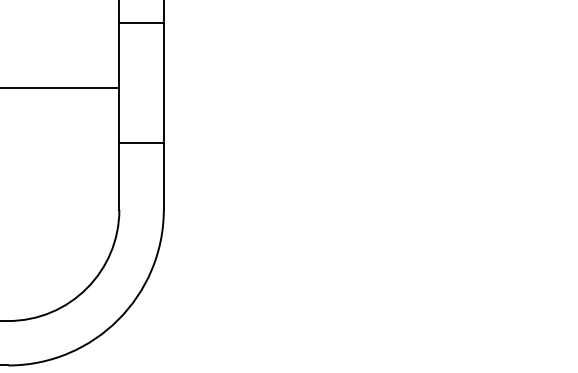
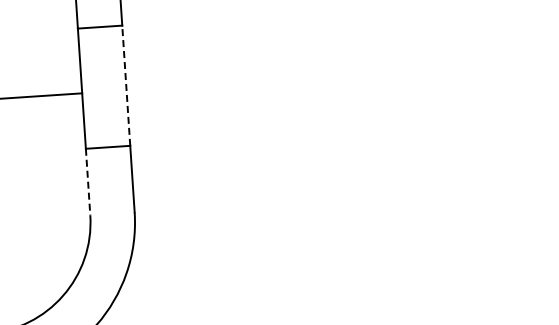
line: (163, 82) -> (125, 85), solid -> dashed
line: (119, 177) -> (88, 183), solid -> dashed

